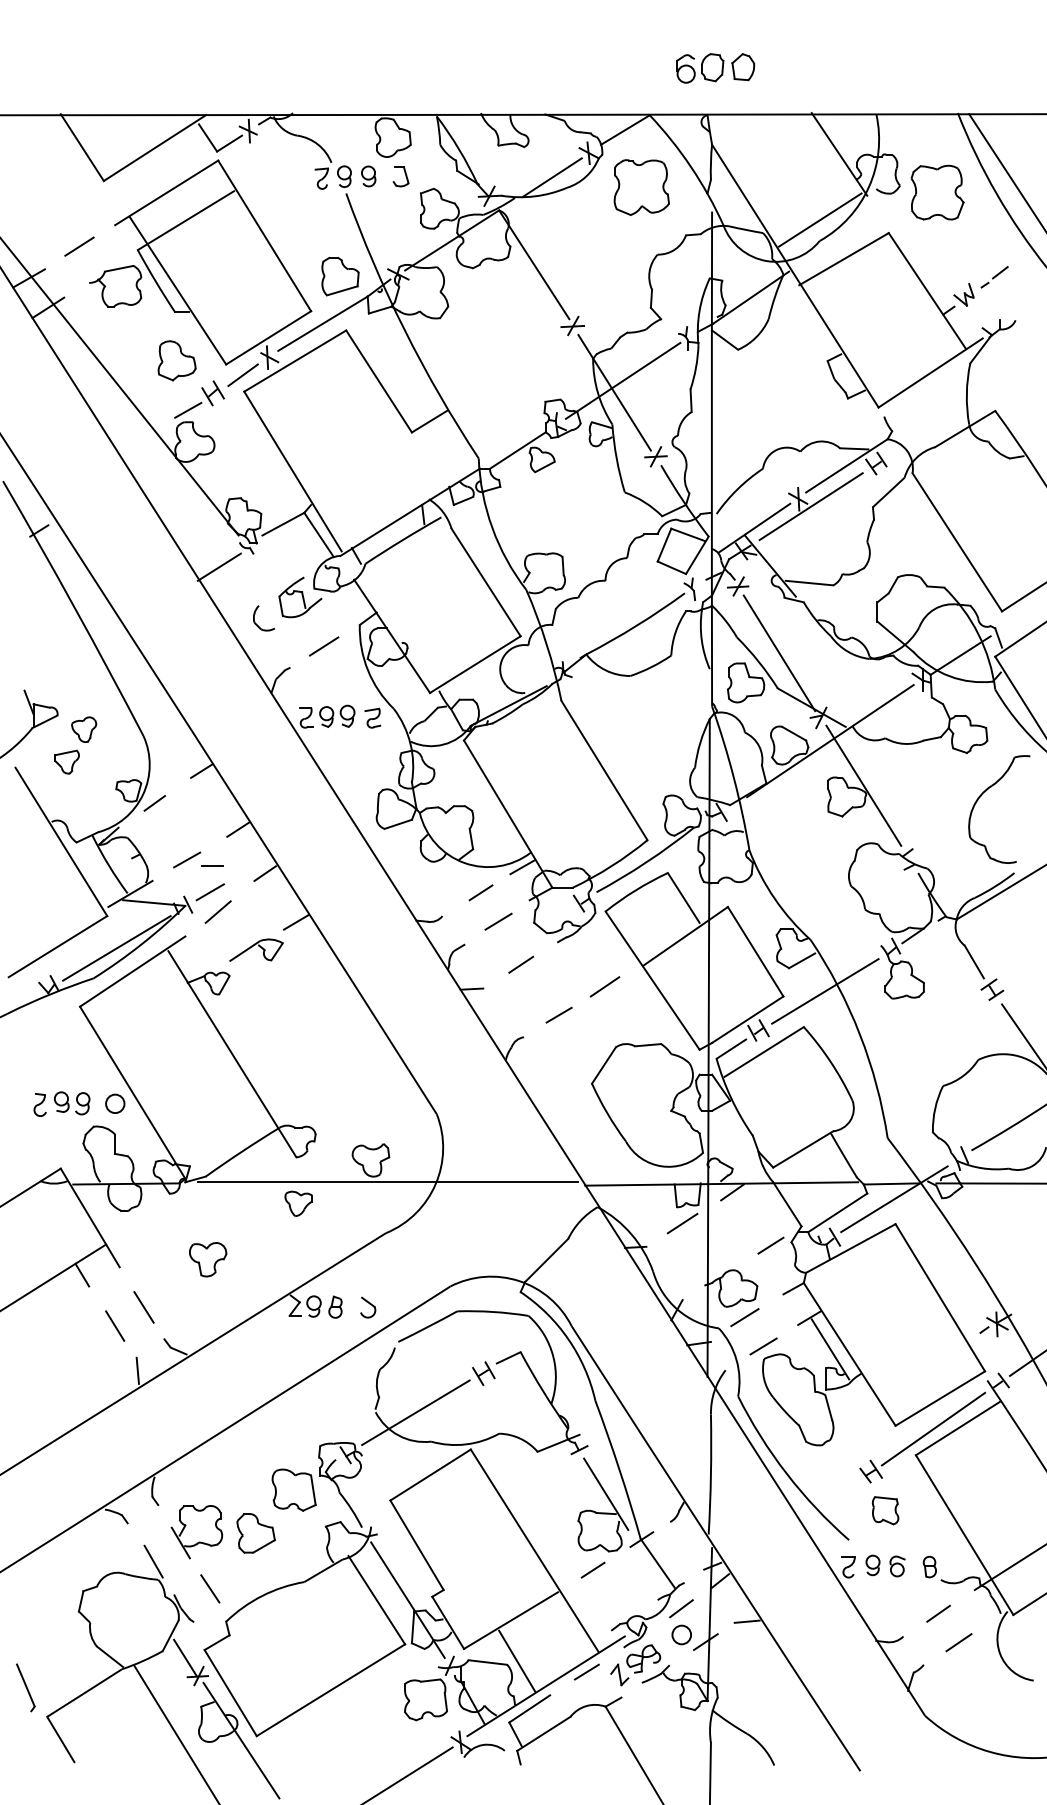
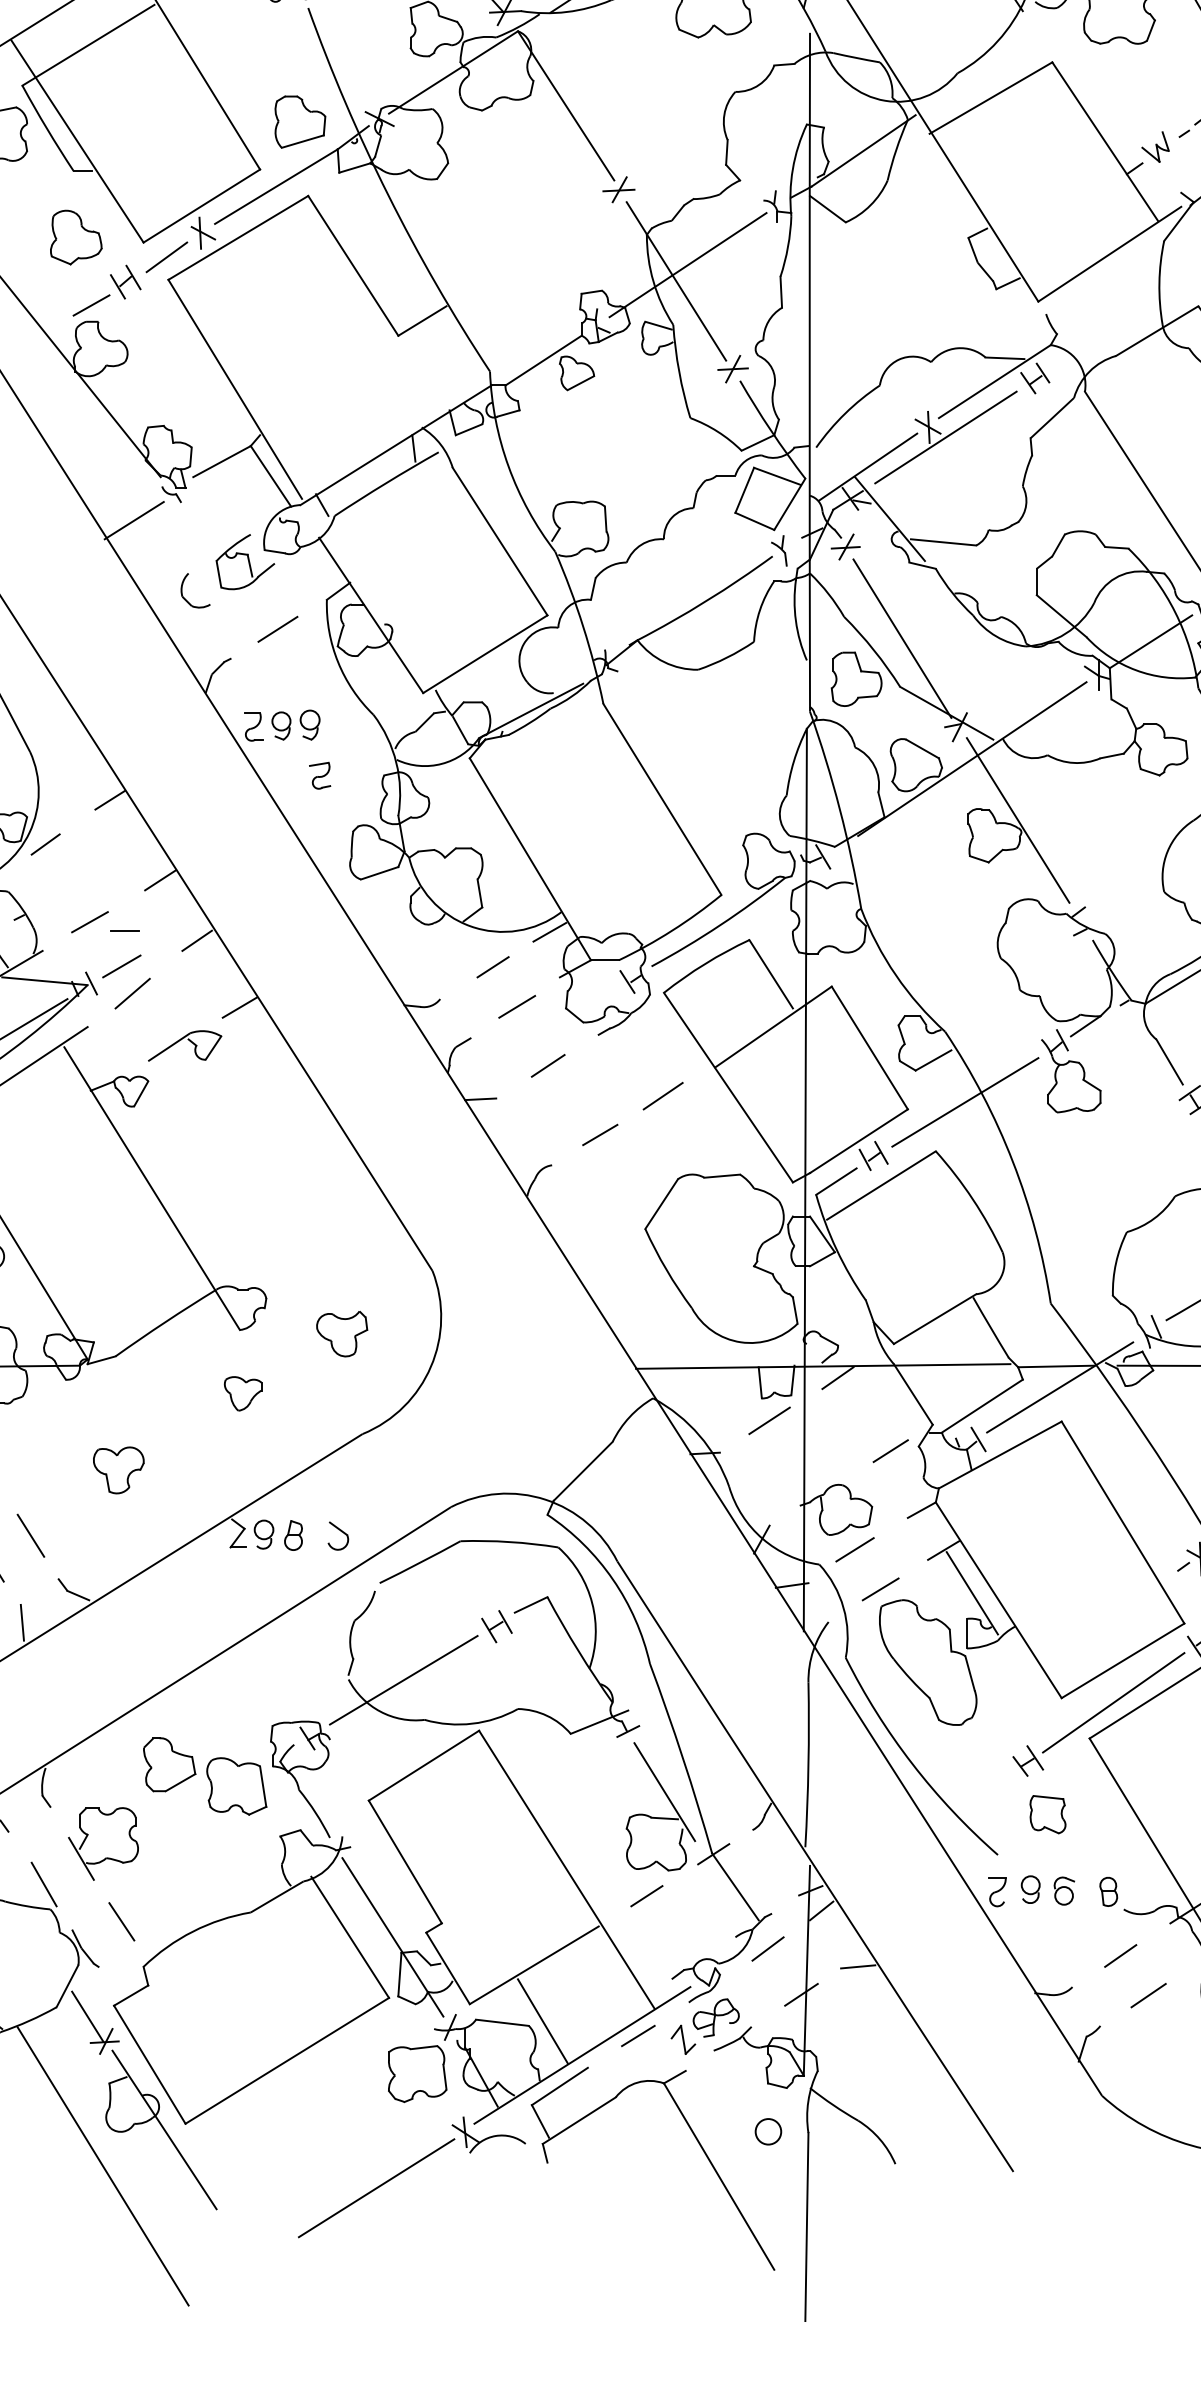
line: (819, 219) -> (957, 43), removed
part: (372, 717) -> (319, 774), moved
line: (387, 1182) -> (364, 1364), removed
part: (255, 1533) -> (168, 1764), moved
circle: (681, 1634) -> (768, 2131), moved

